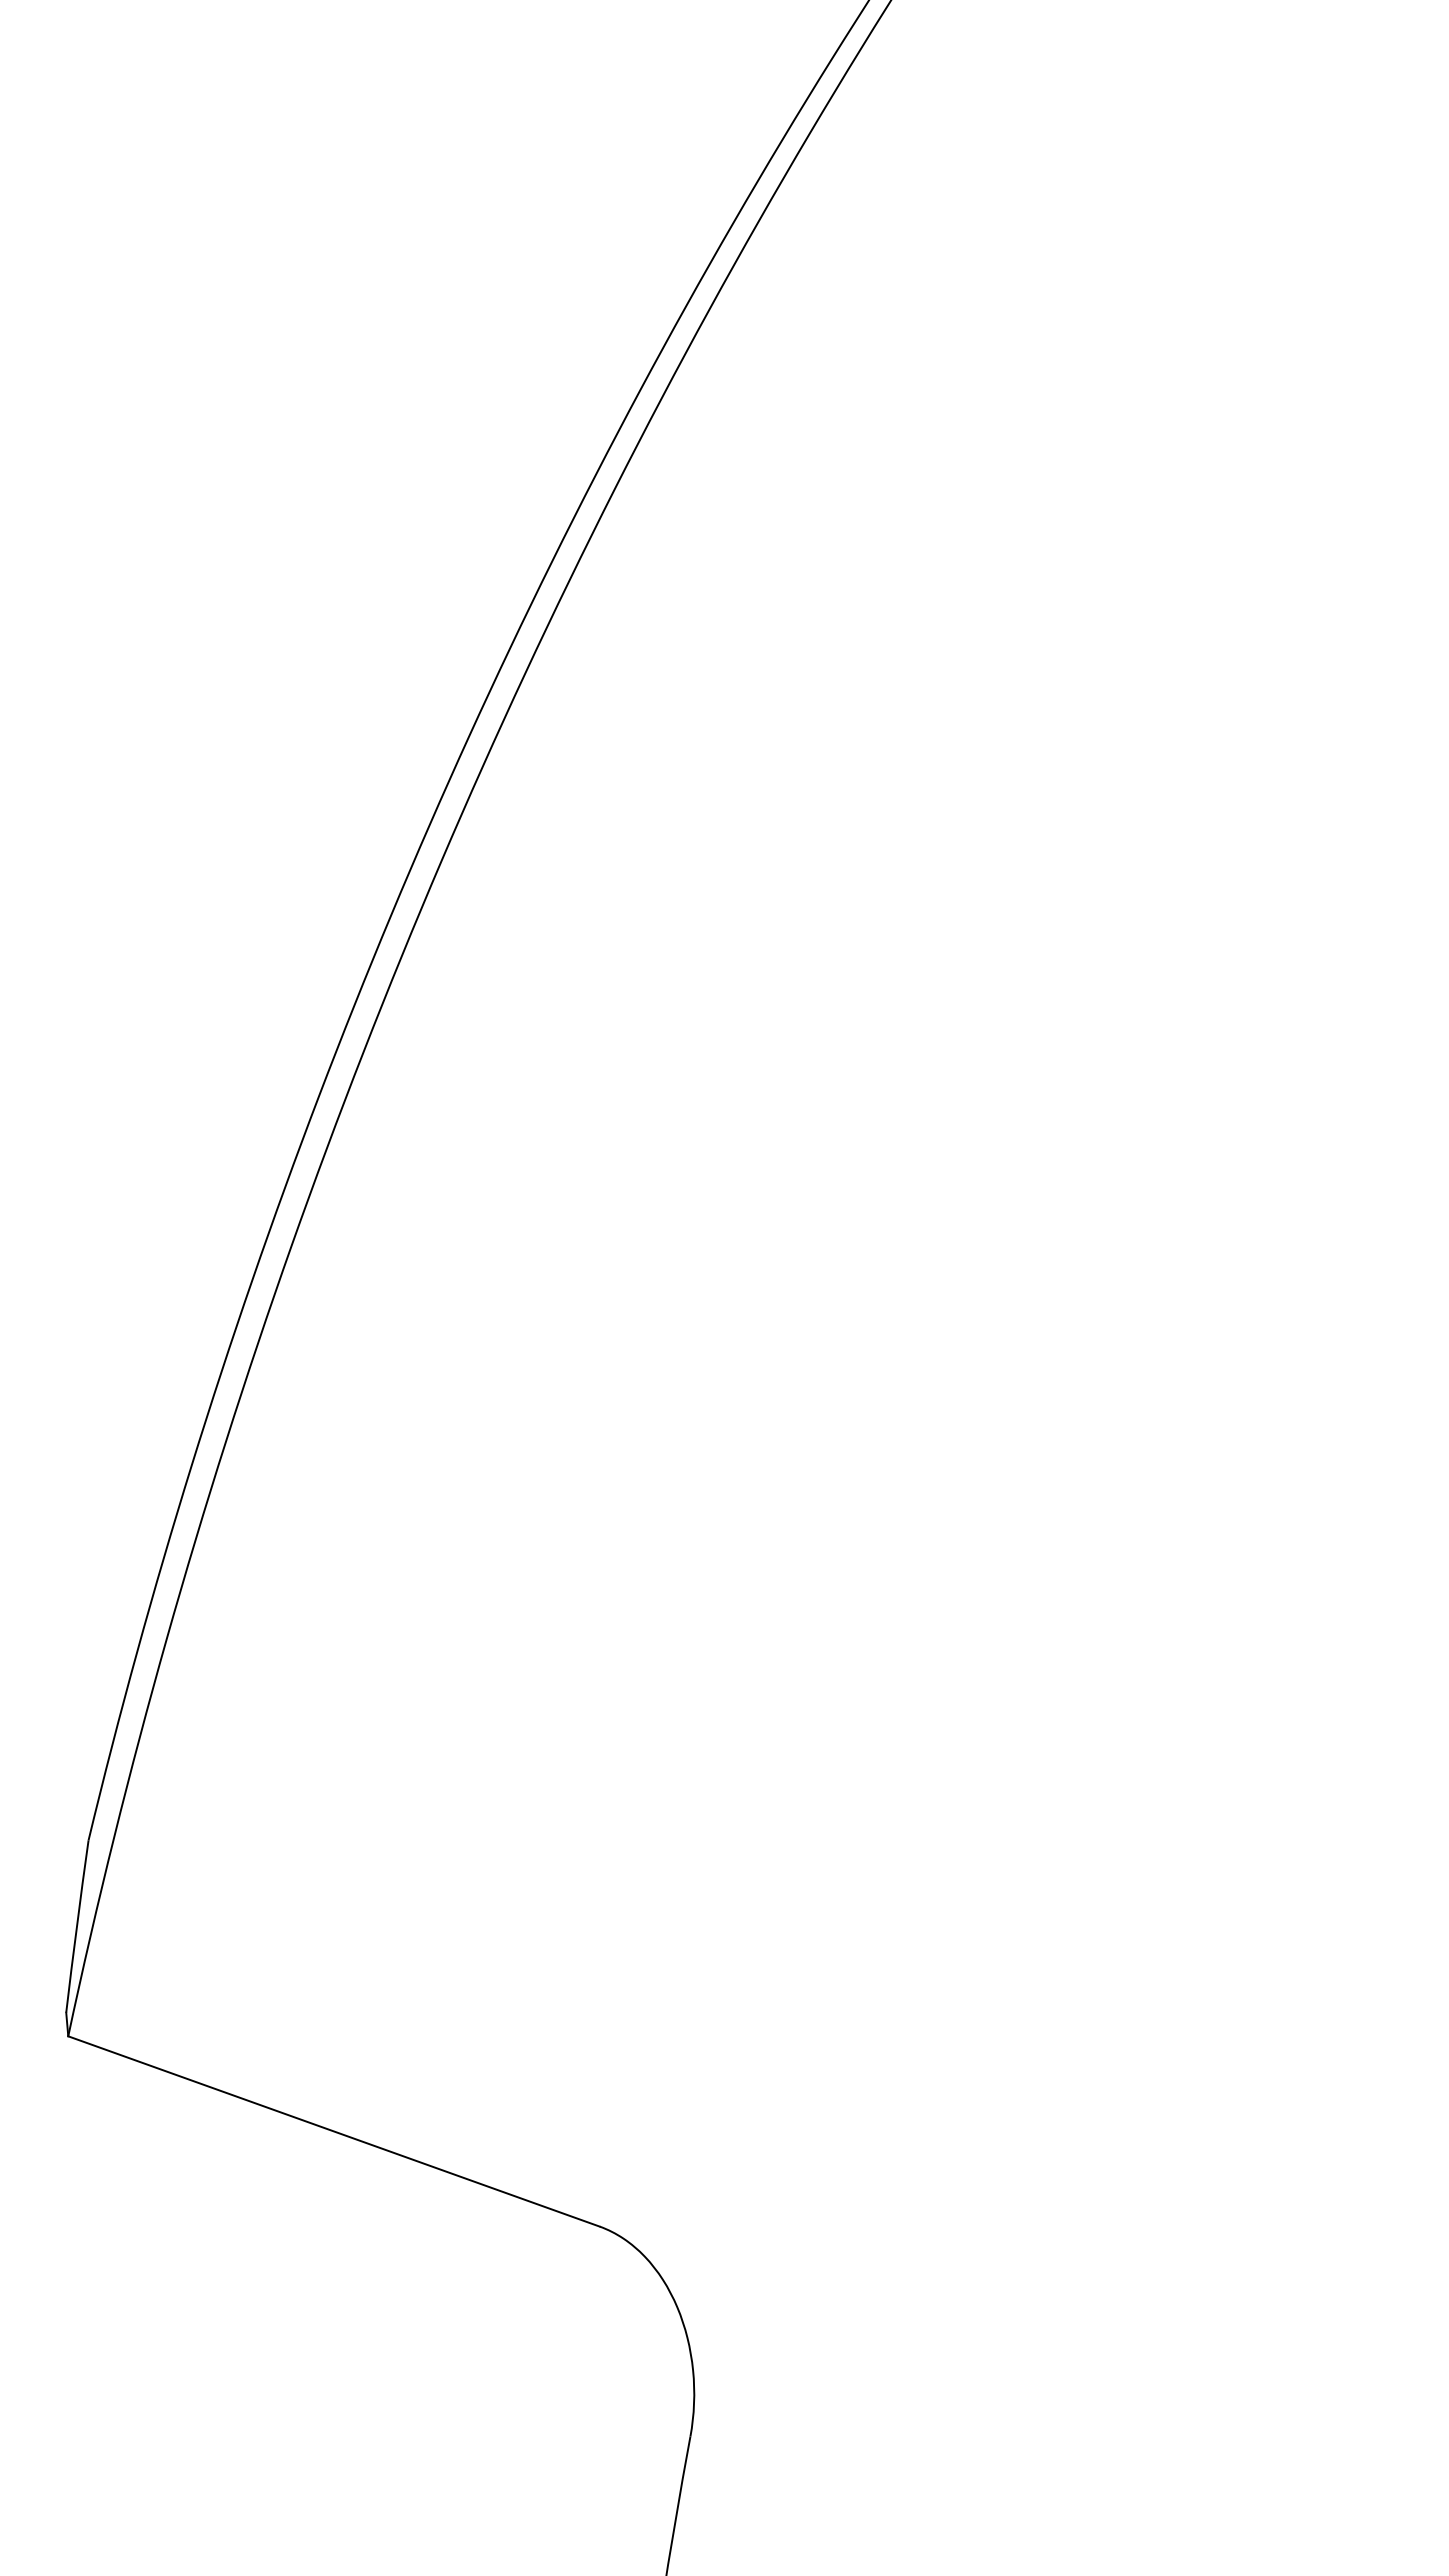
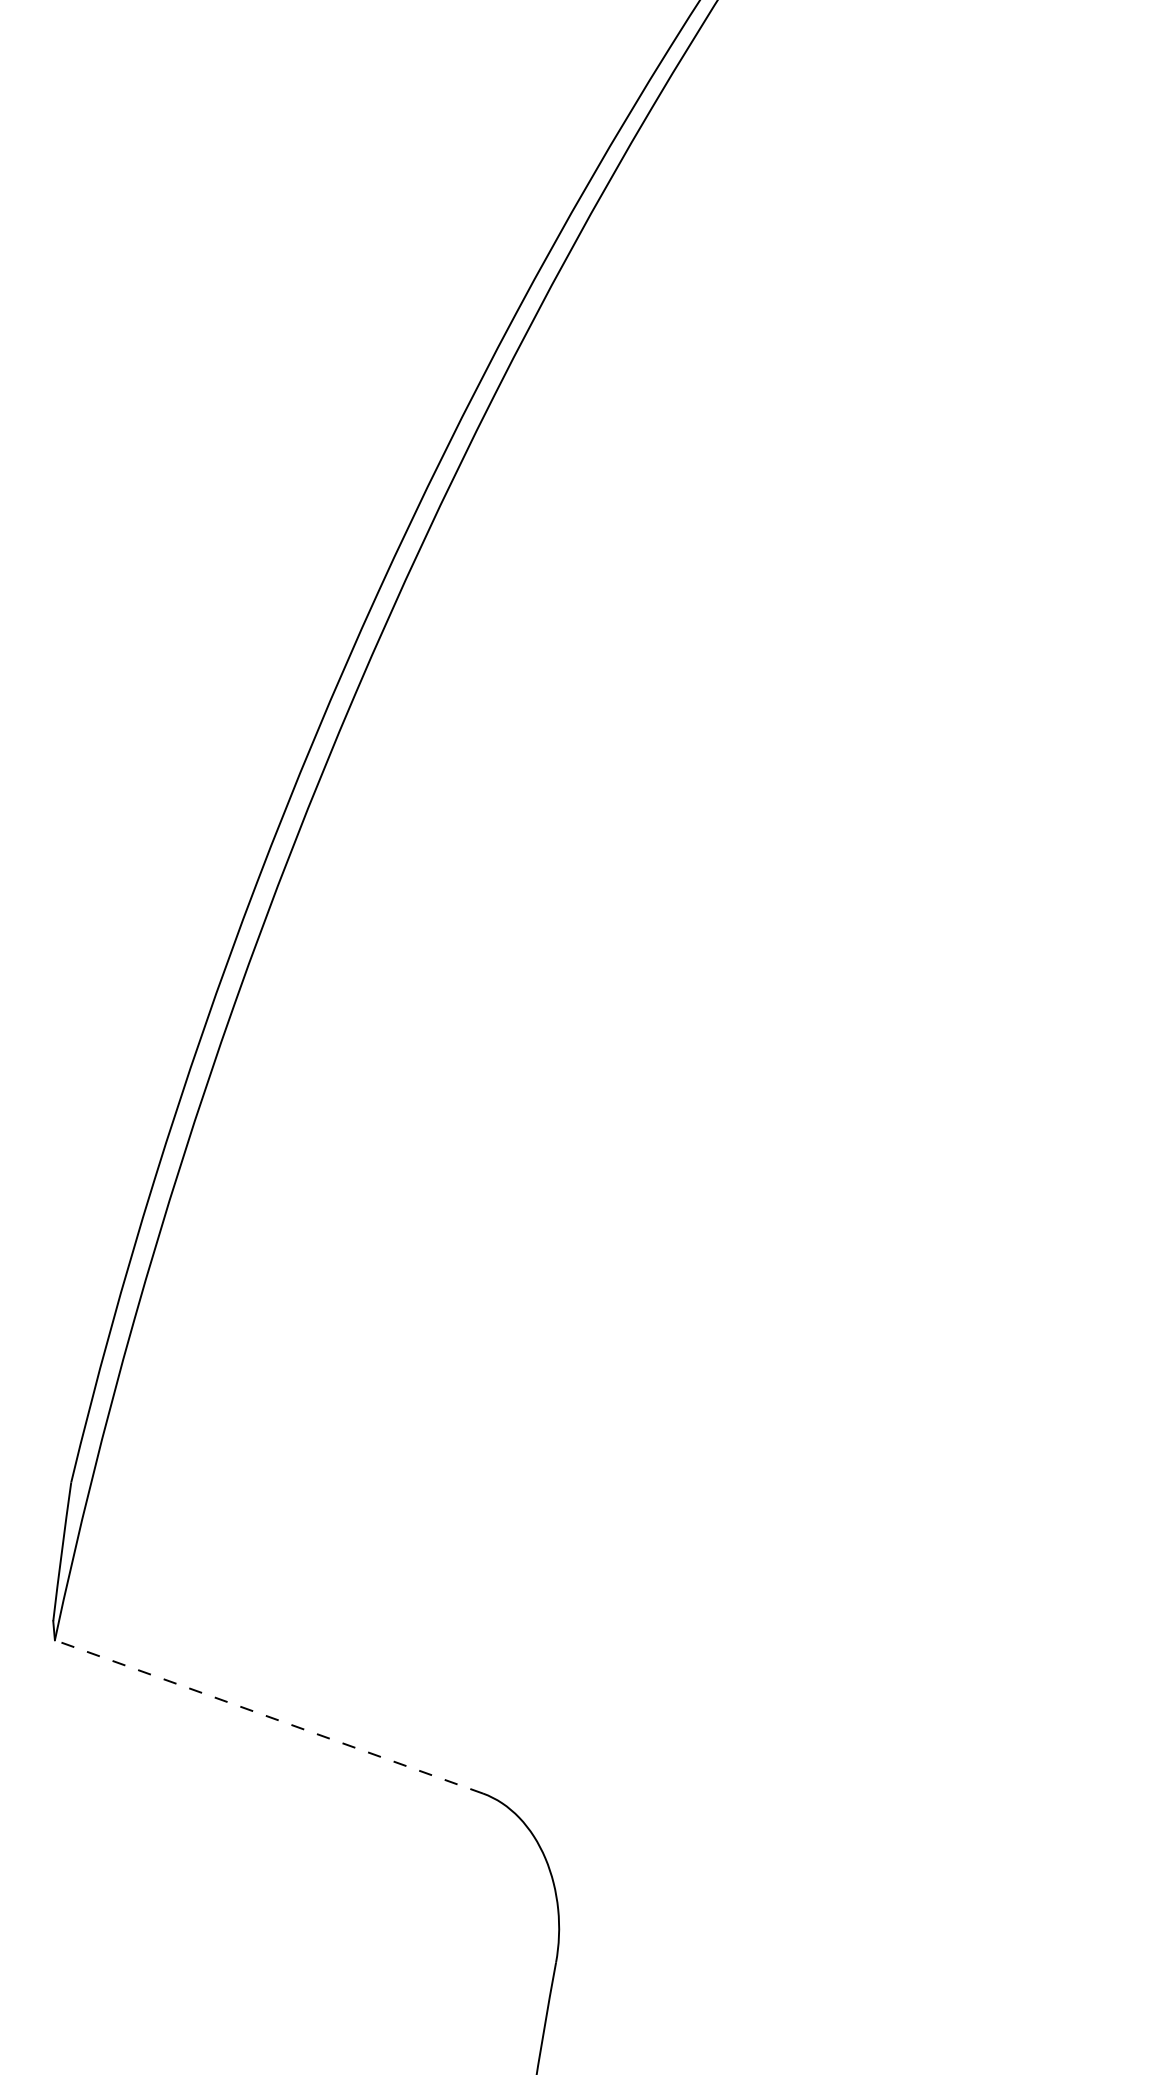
line: (333, 2131) -> (268, 1716), solid -> dashed

